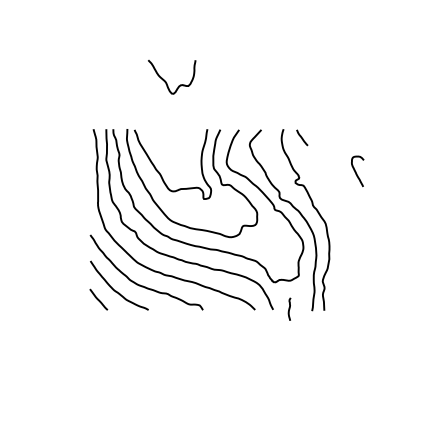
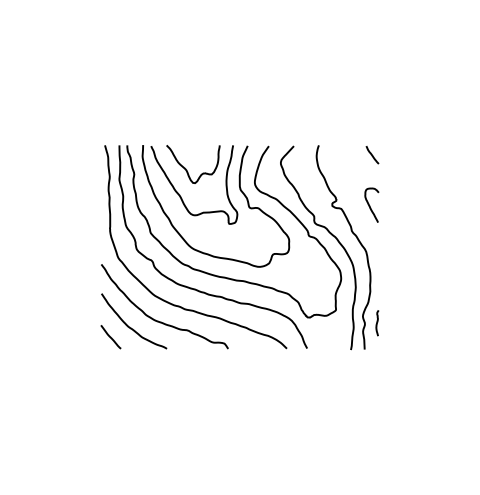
curve: (166, 81) -> (187, 169), moved
line: (302, 137) -> (372, 154), moved
curve: (356, 171) -> (370, 205), moved
curve: (289, 308) -> (377, 322), moved

